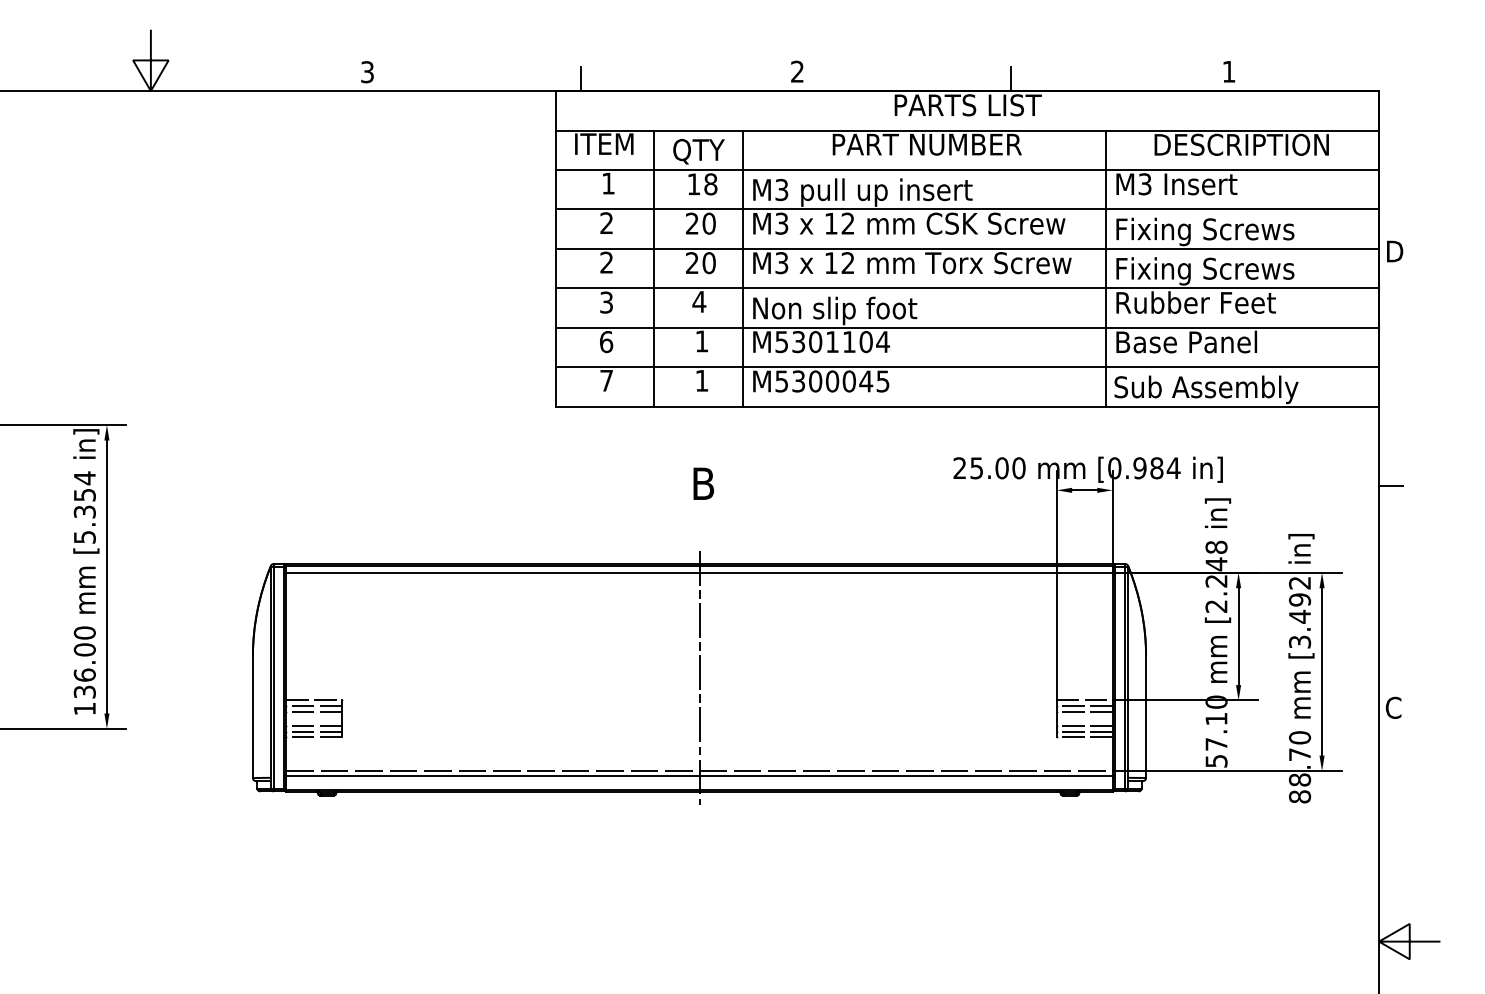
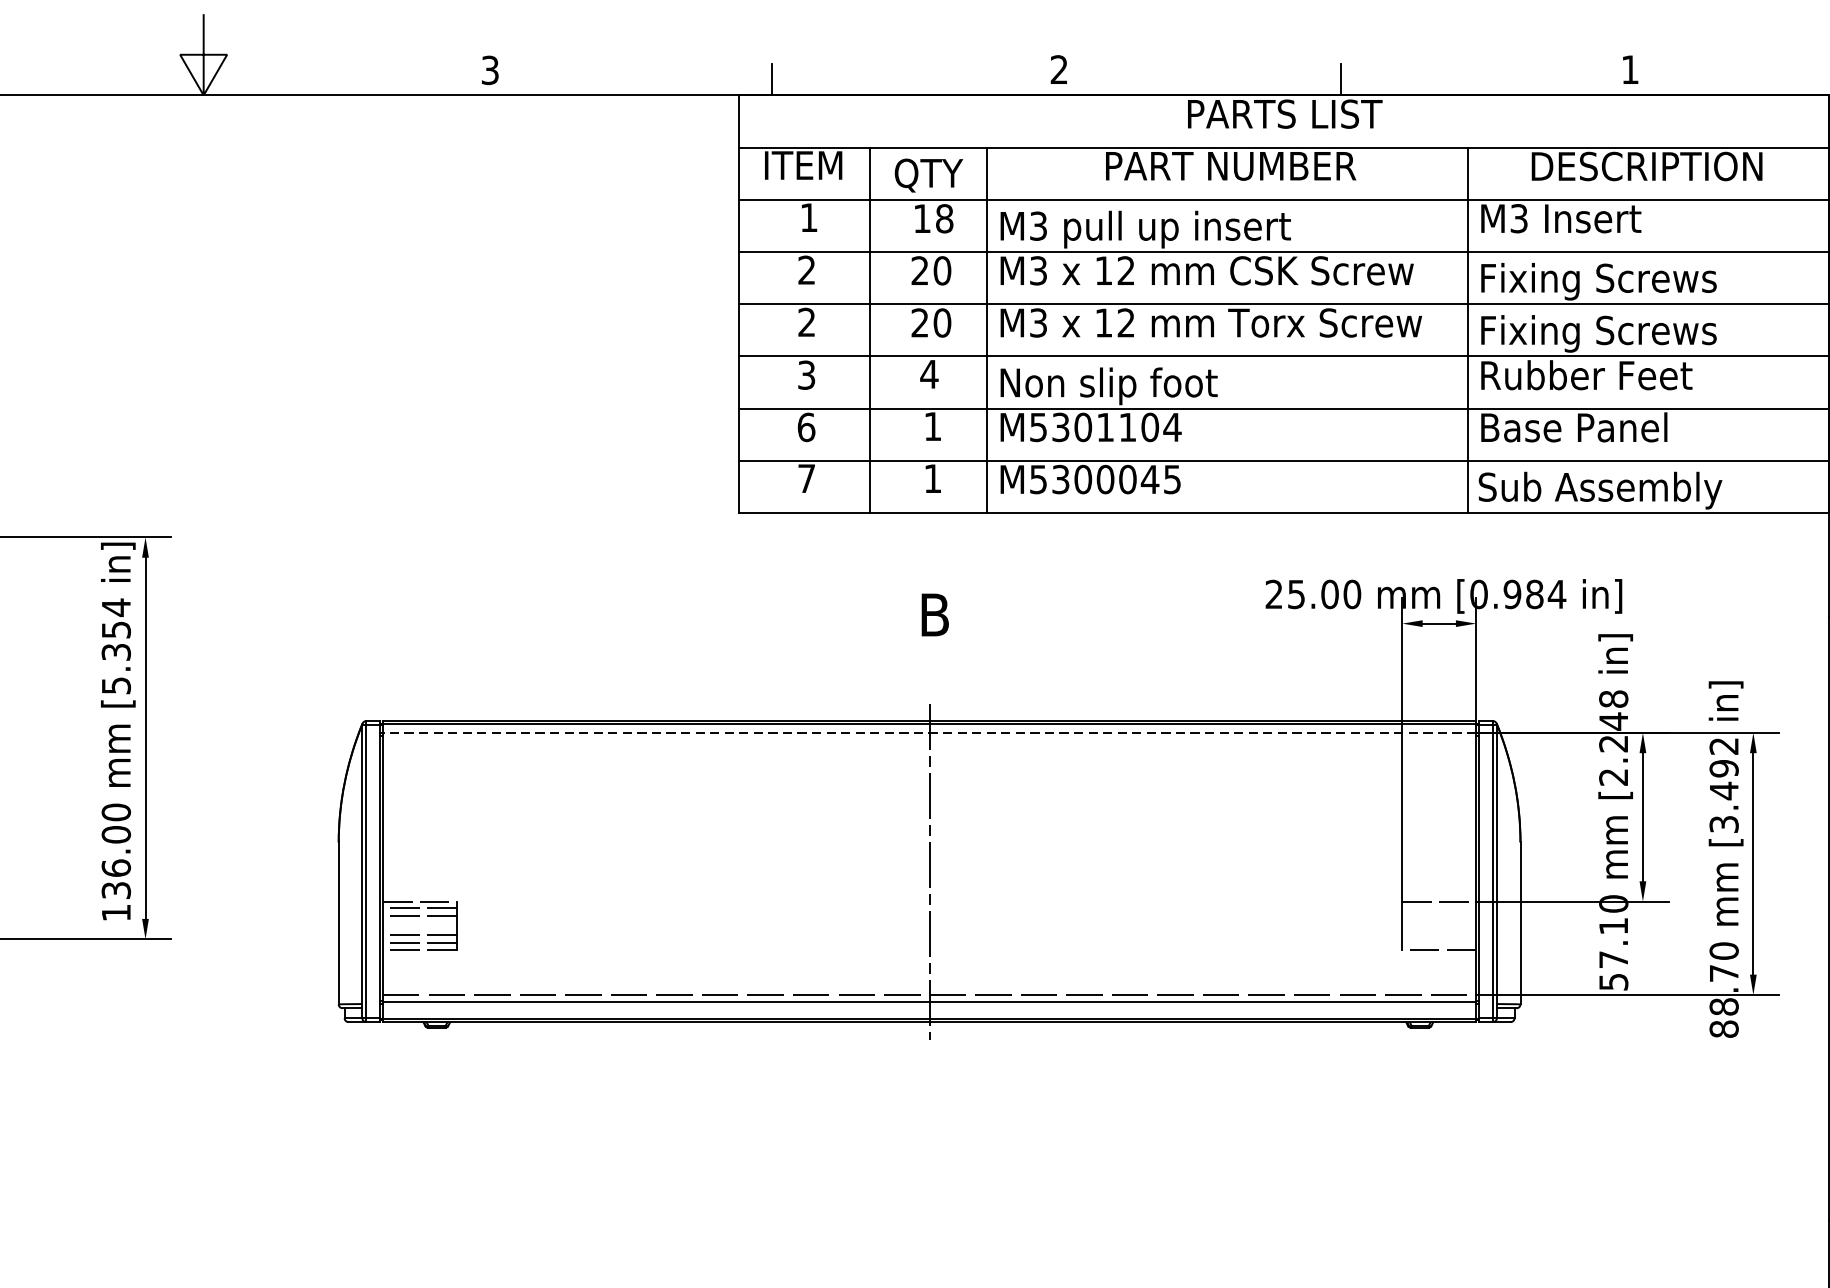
line: (699, 572) -> (929, 732), solid -> dashed
line: (1084, 705) -> (1439, 908), removed
line: (1084, 711) -> (1439, 916), removed
line: (1084, 725) -> (1439, 934), removed
line: (1084, 731) -> (1439, 942), removed

